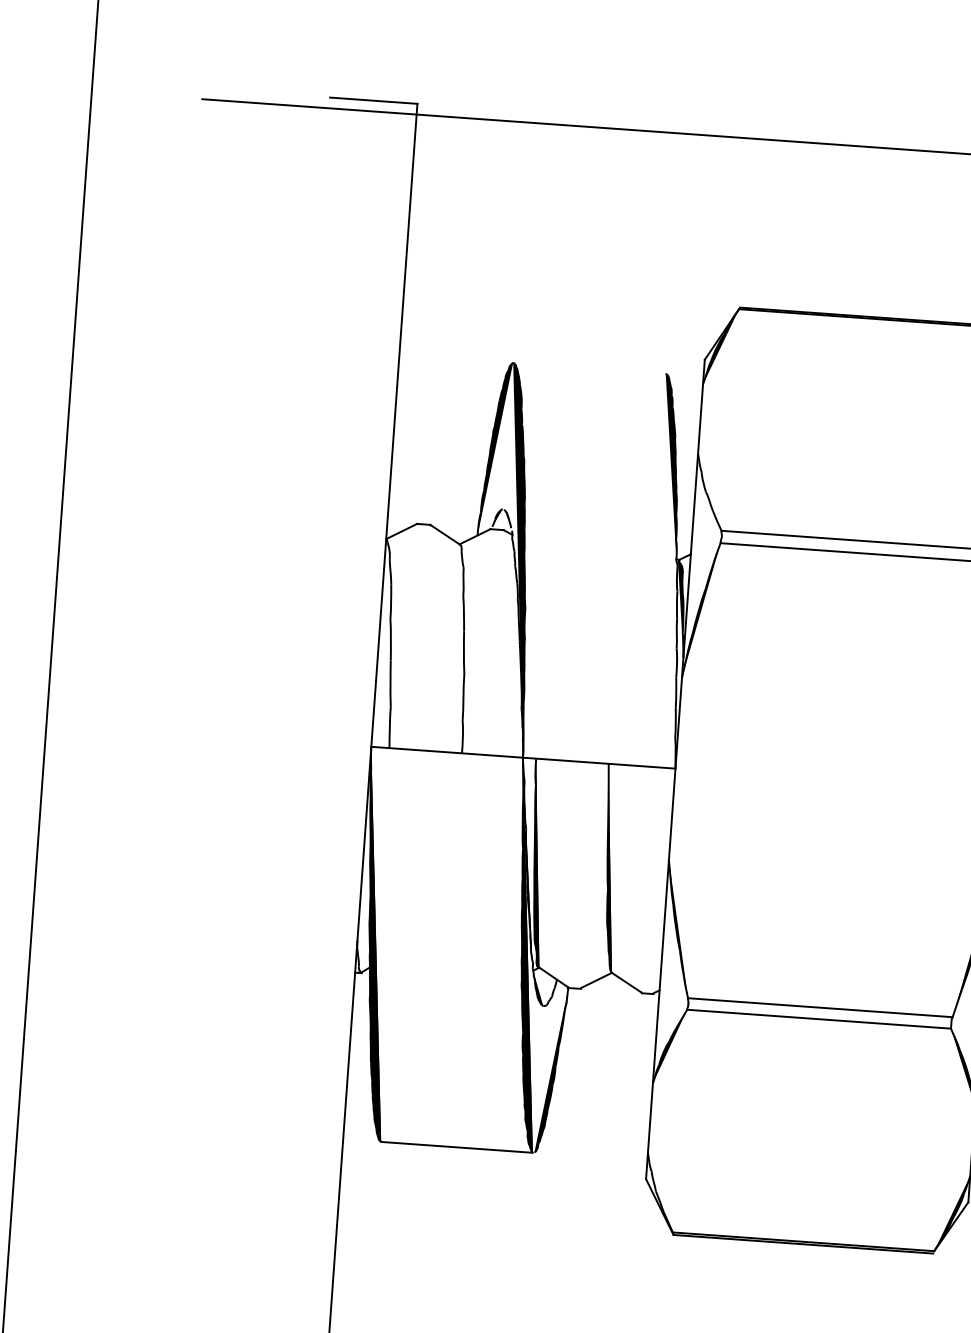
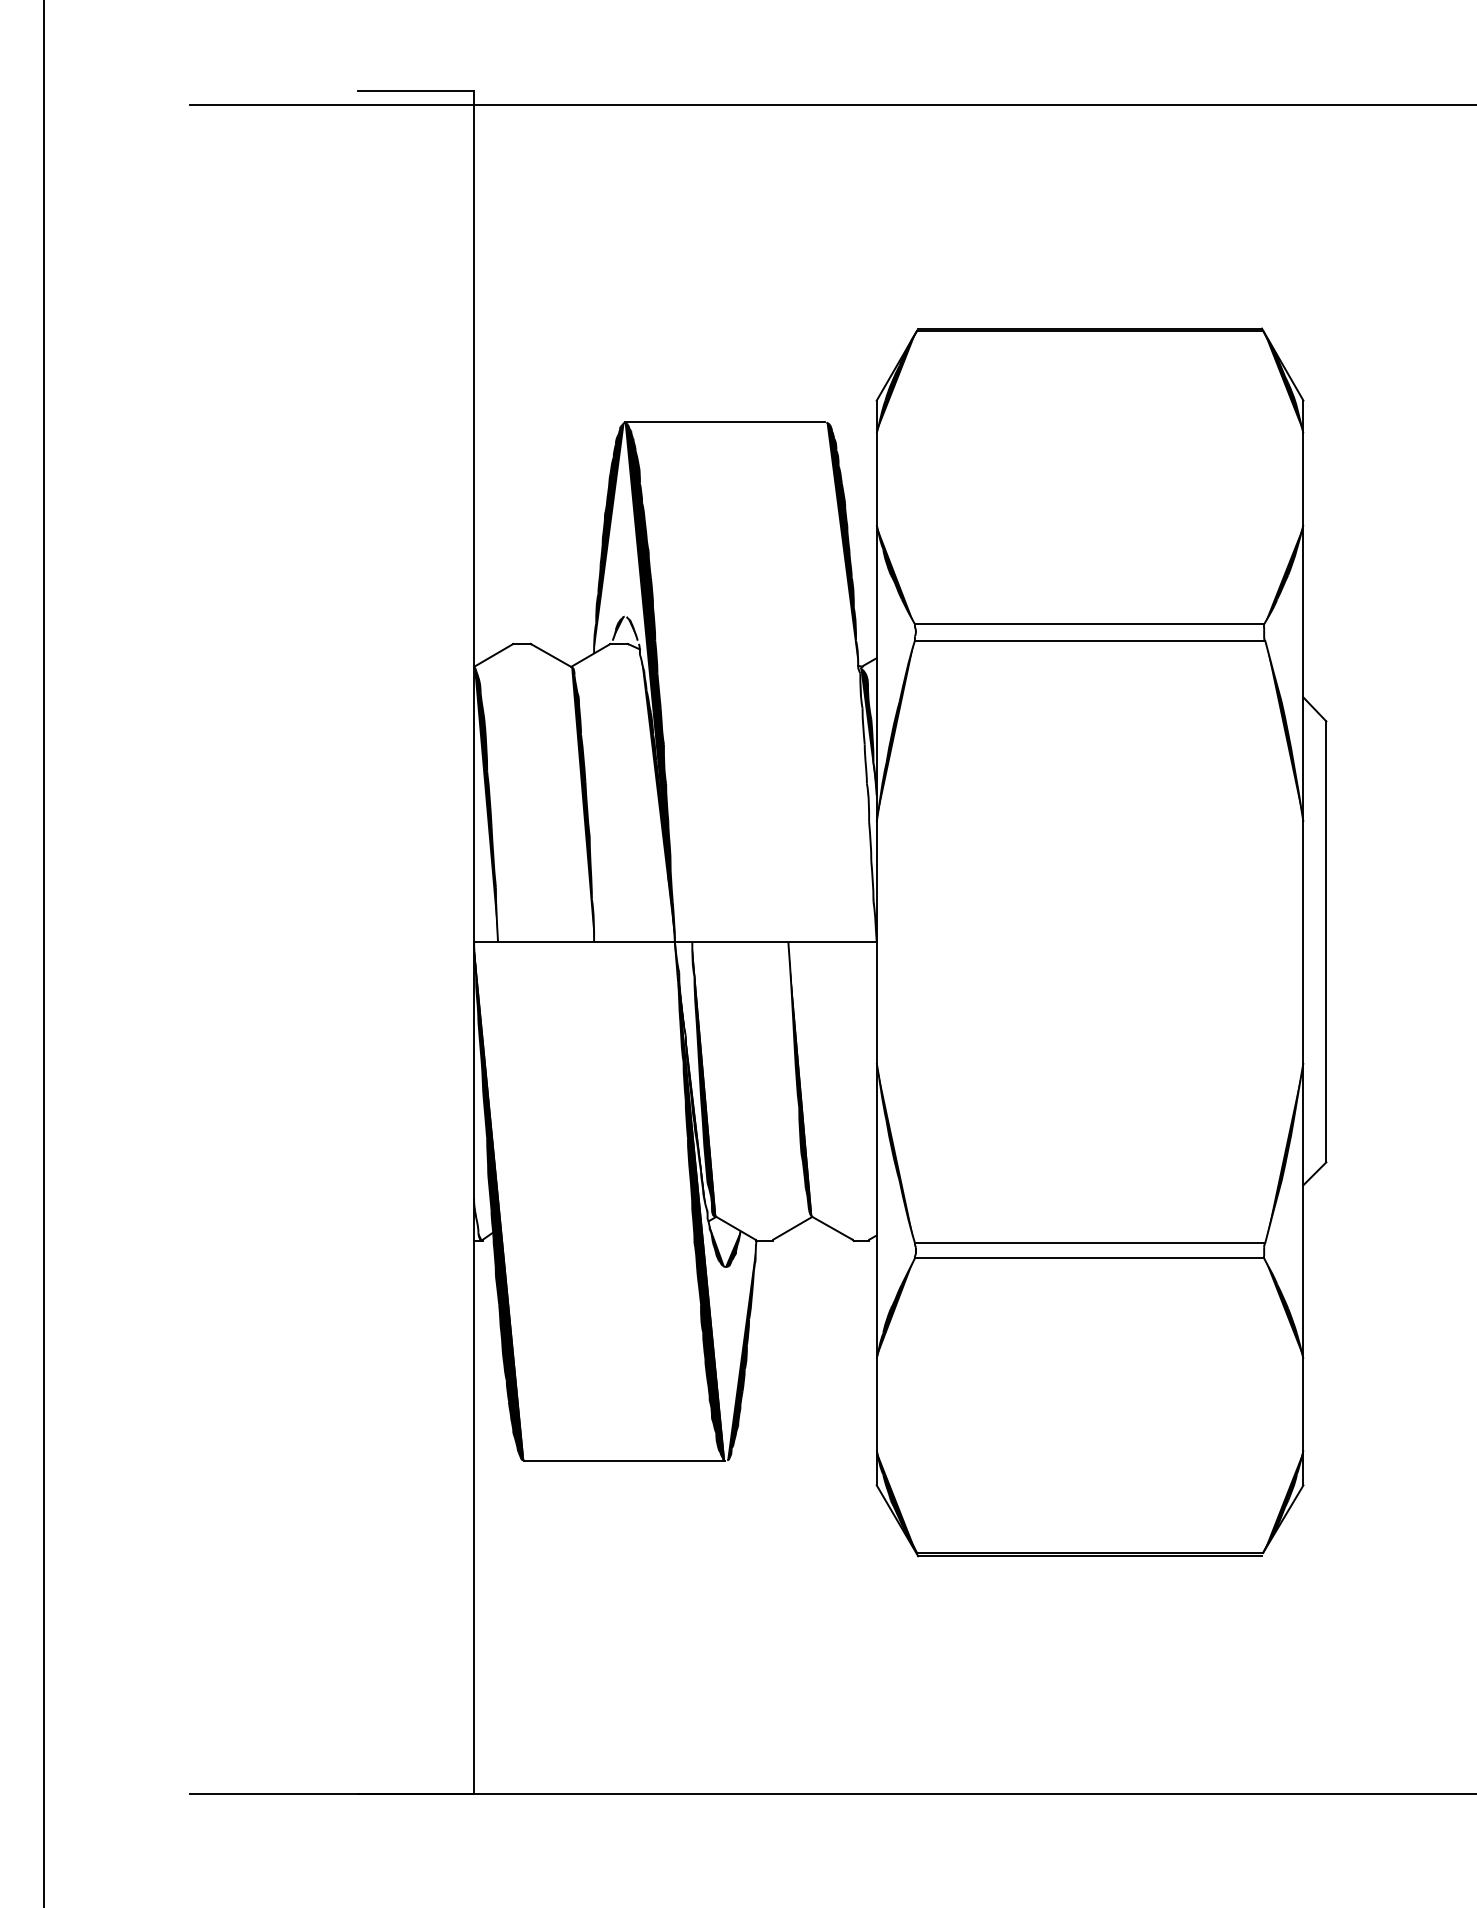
line: (588, 368) -> (724, 422), added
fill: (709, 492) -> (895, 574), added
fill: (388, 642) -> (486, 803), added
fill: (517, 646) -> (656, 795), added
fill: (460, 648) -> (582, 803), added
fill: (549, 993) -> (732, 1249), added
fill: (660, 1192) -> (896, 1501), added

